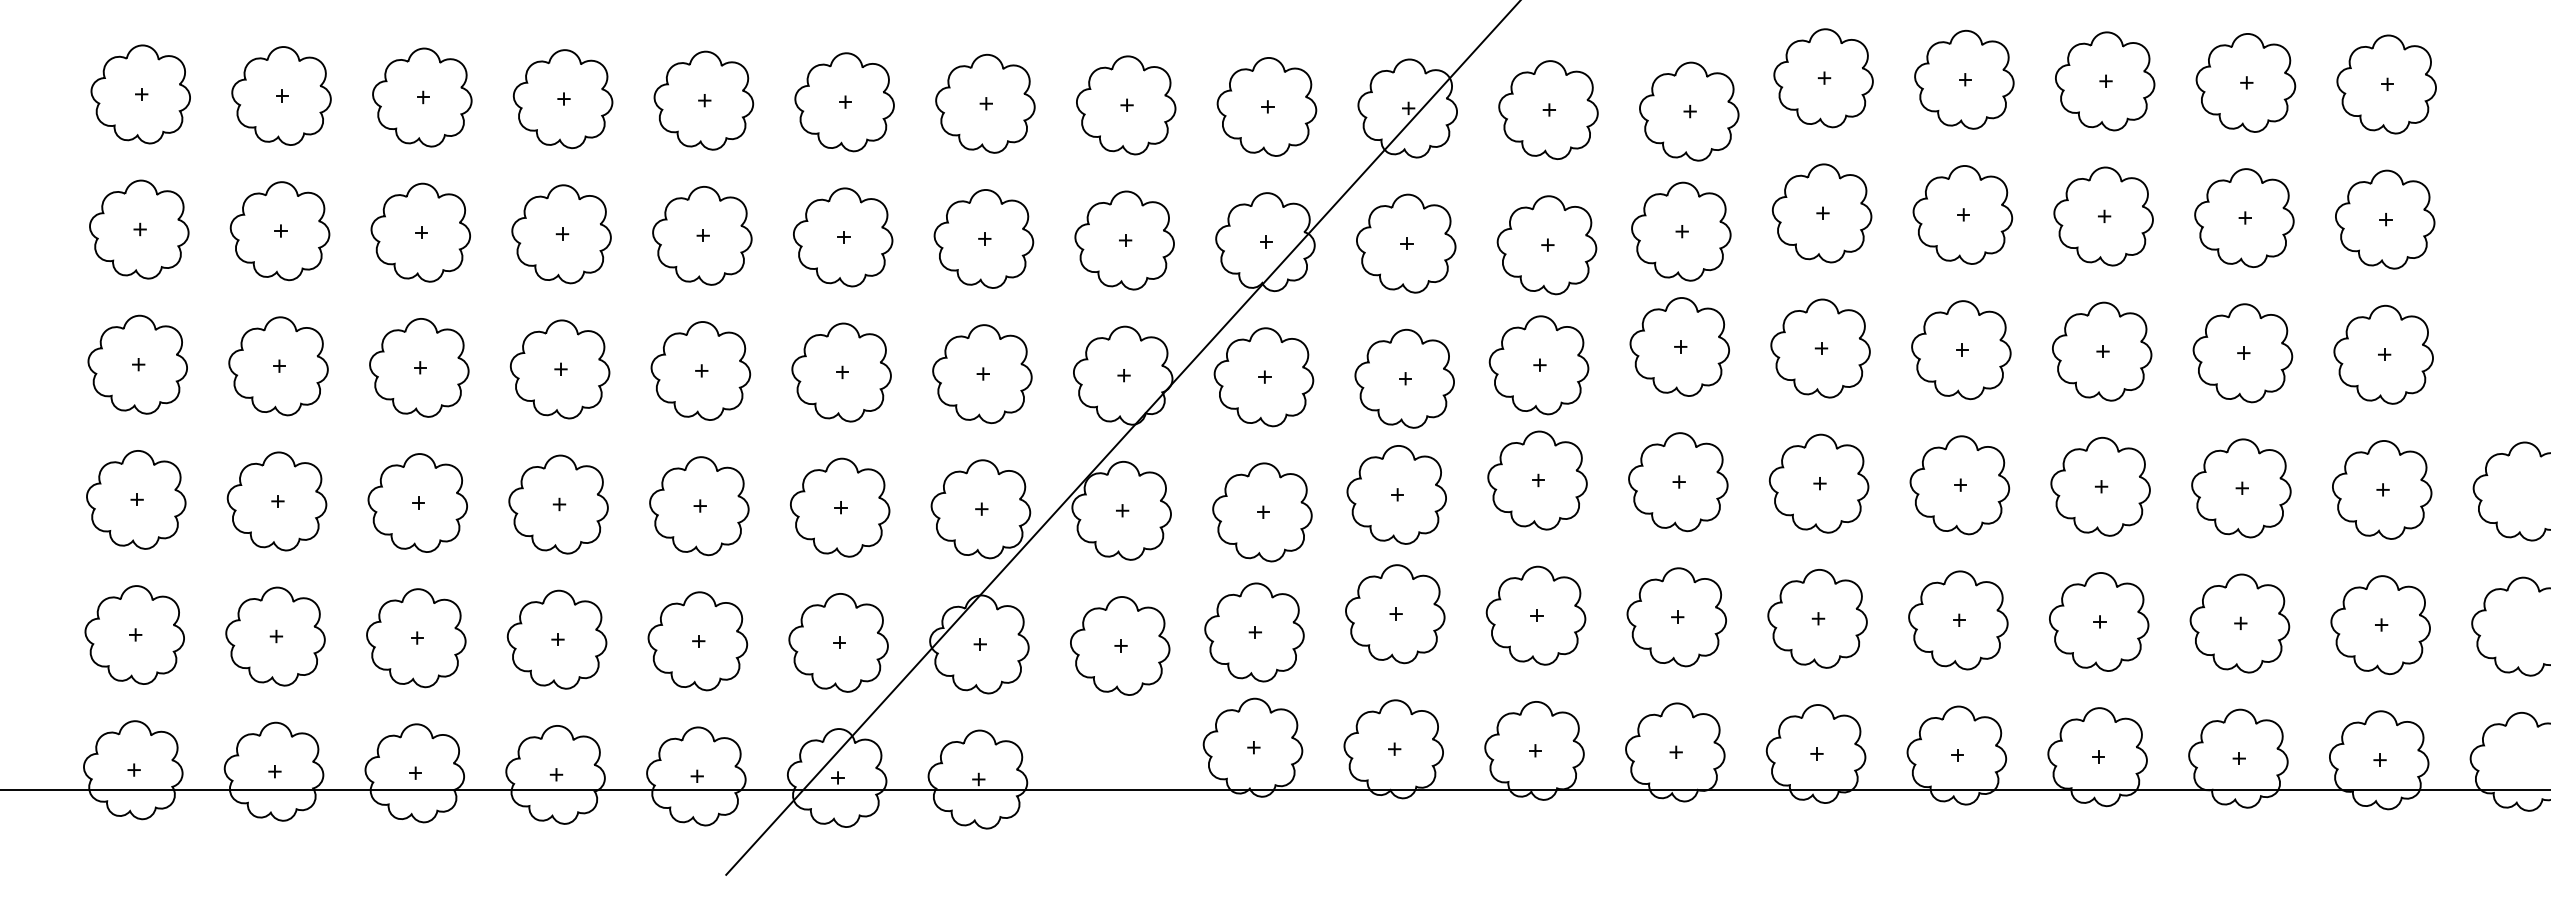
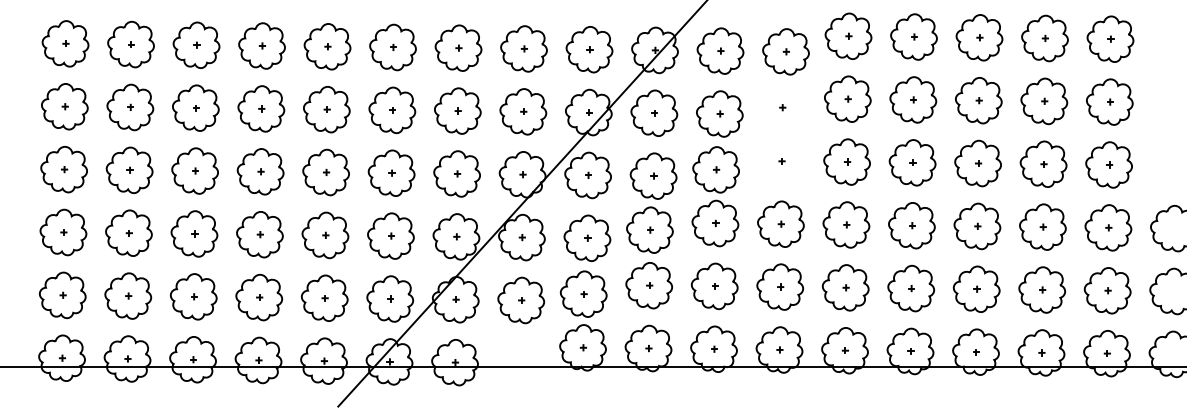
part: (1679, 289) -> (781, 134), removed

